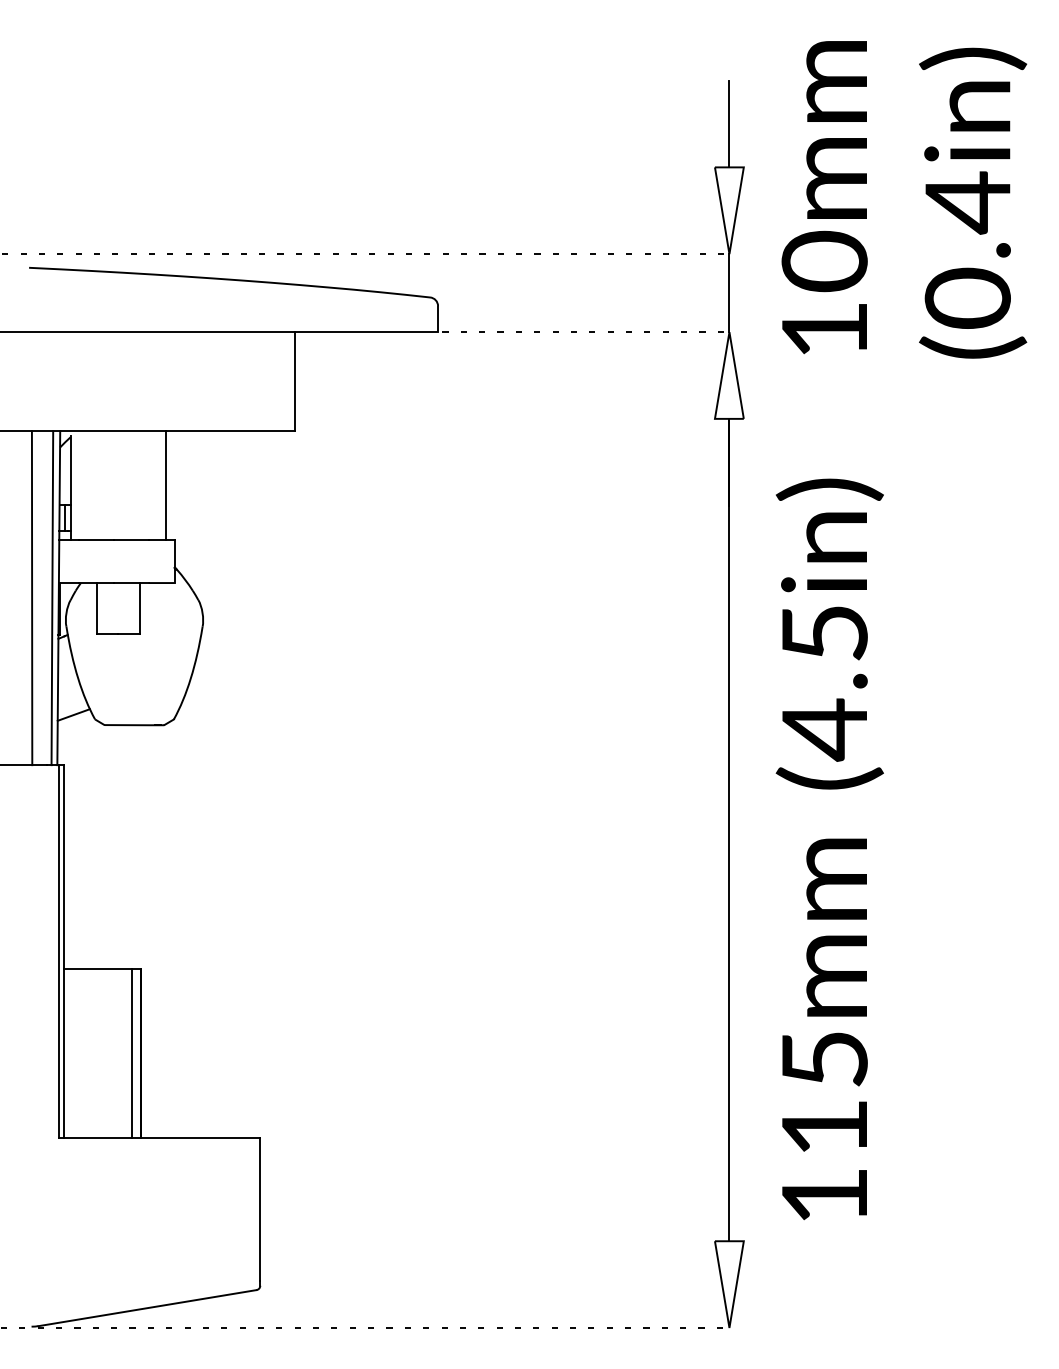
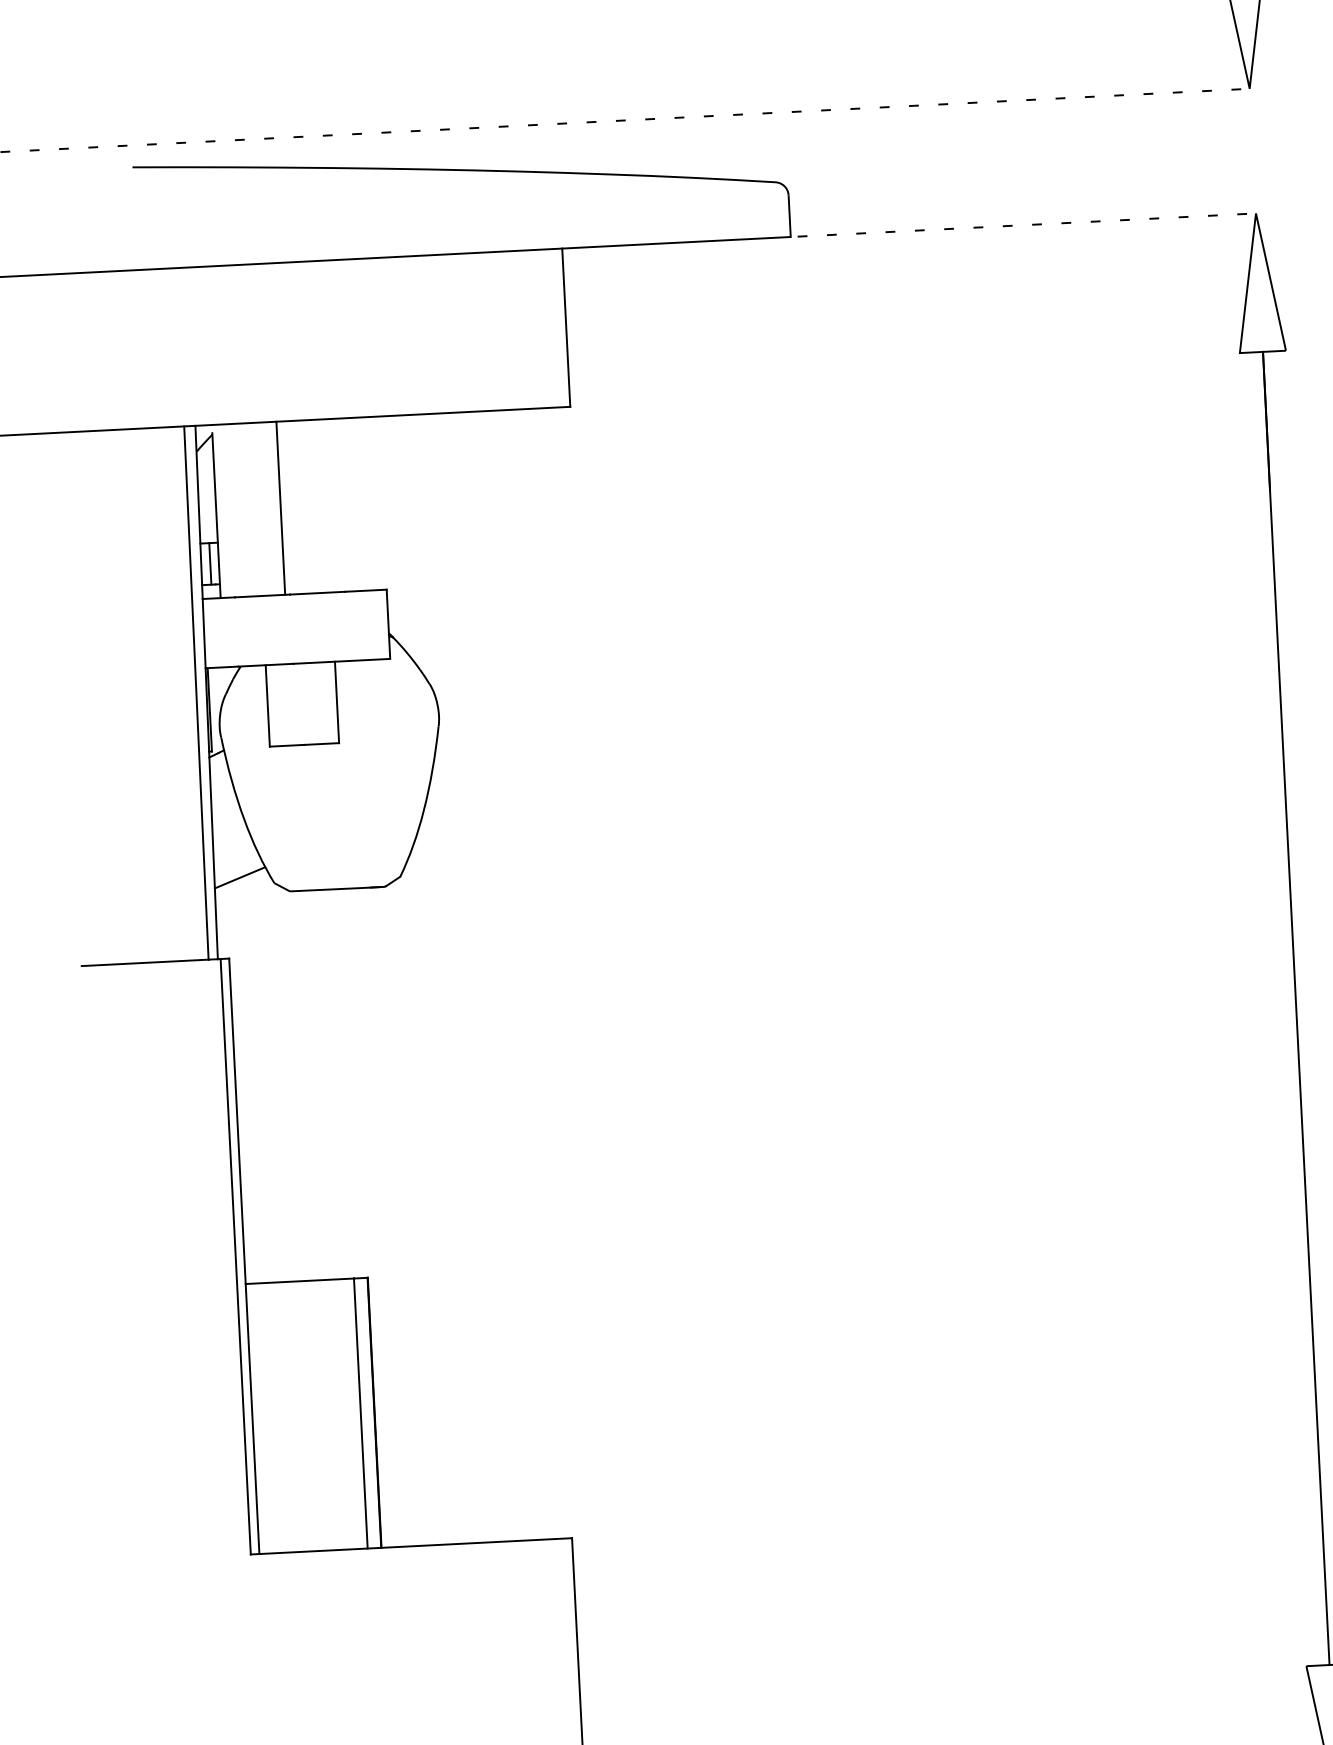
line: (729, 293) -> (1252, 151), removed
line: (165, 485) -> (280, 508), moved
line: (31, 598) -> (163, 695), removed

